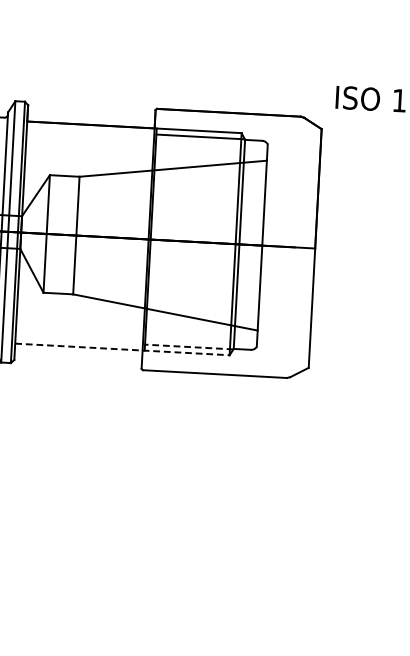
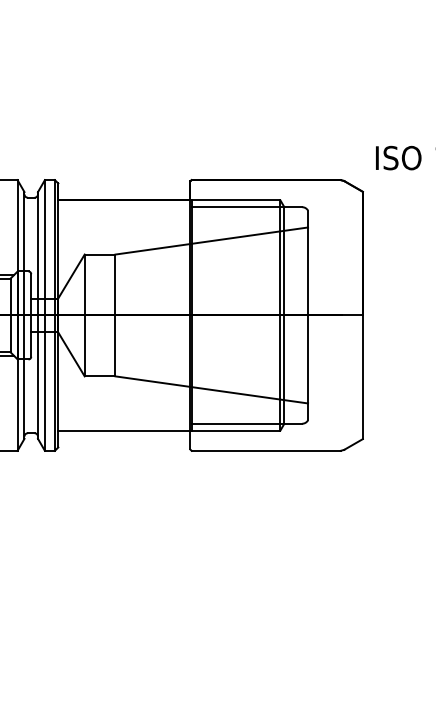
line: (189, 347) -> (238, 424), dashed -> solid
line: (122, 349) -> (169, 430), dashed -> solid

